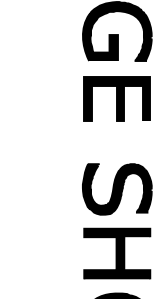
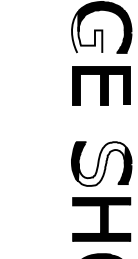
fill: (100, 36) -> (87, 31), removed
fill: (117, 189) -> (101, 164), removed

